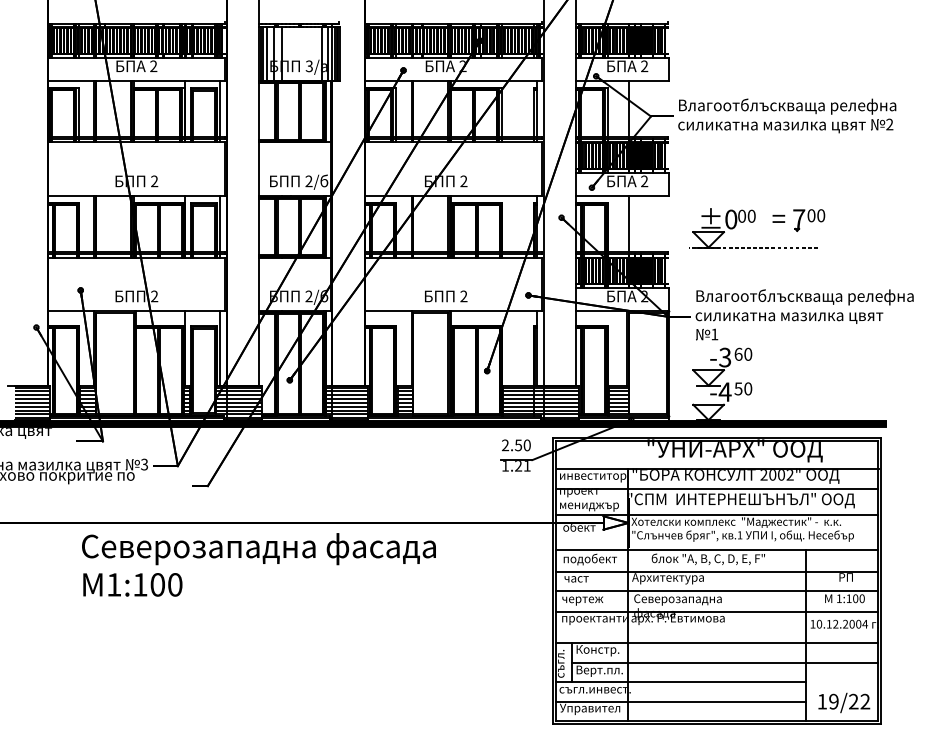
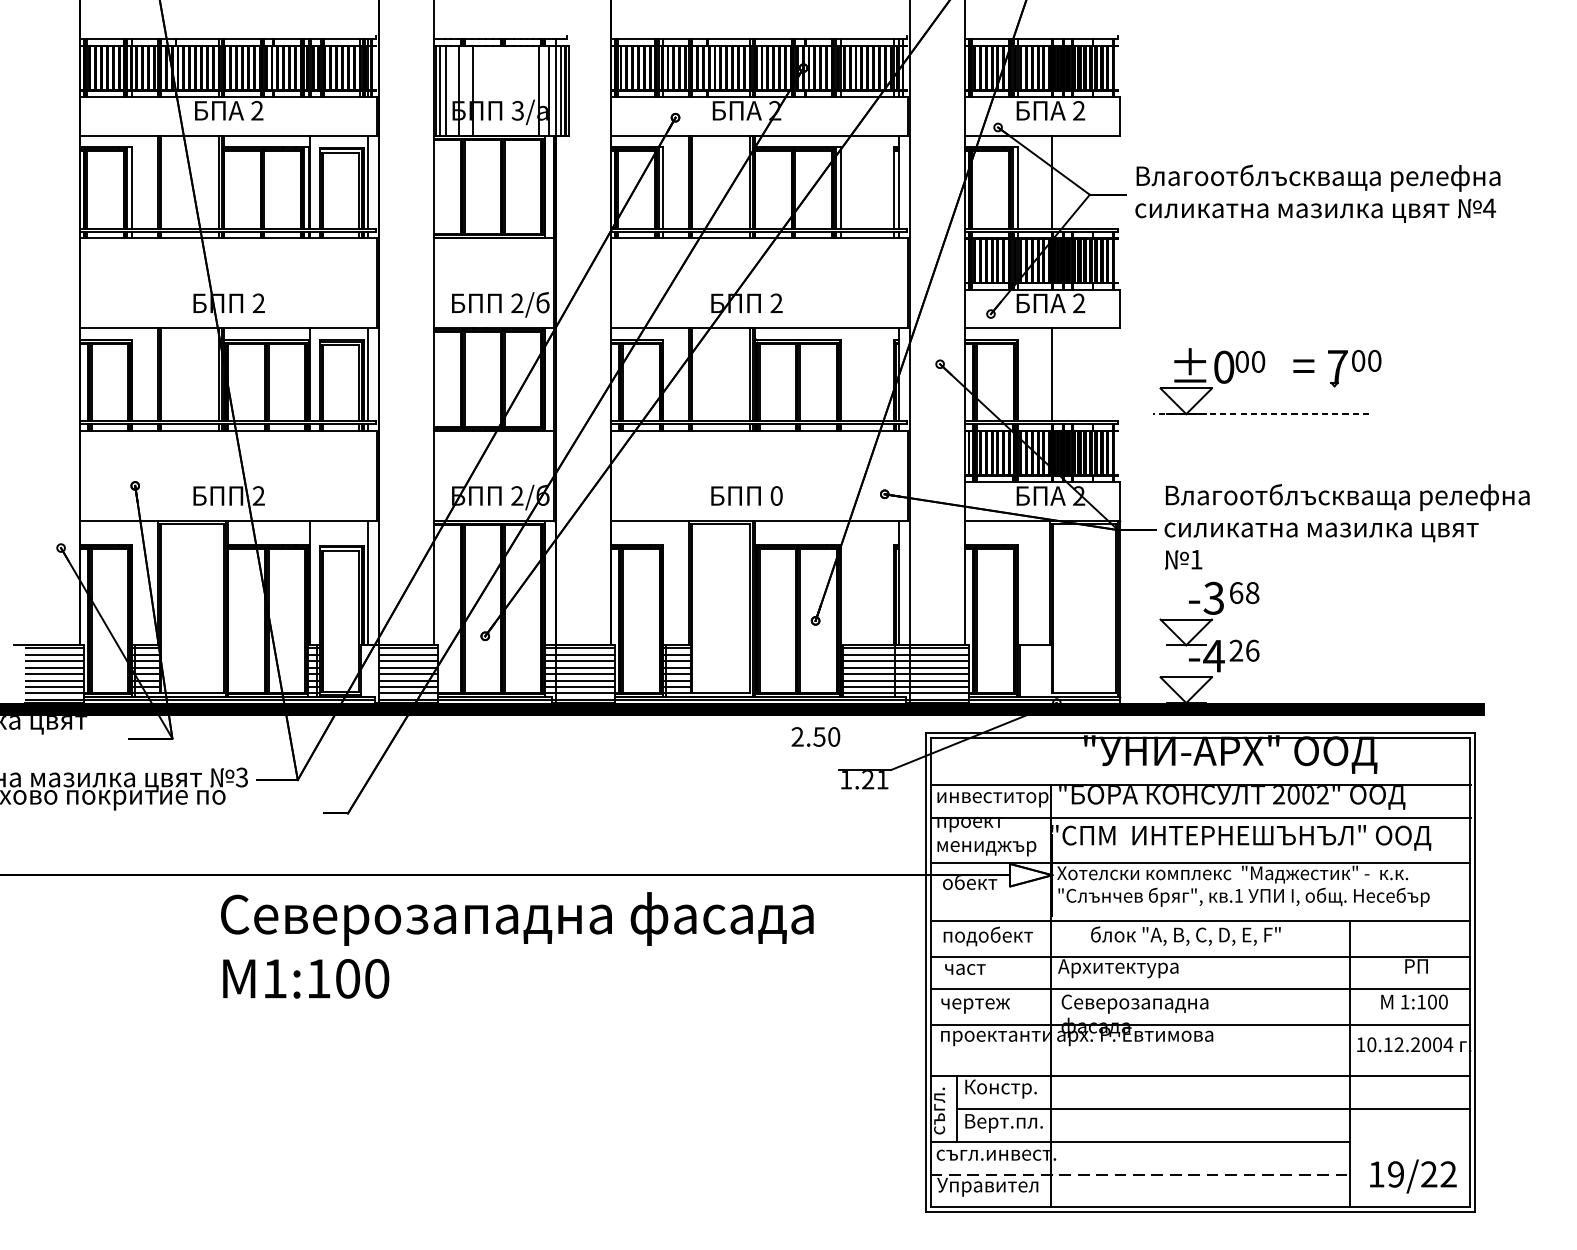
text: (889, 124) -> (1489, 208), 2 -> 4
text: (463, 296) -> (775, 496), 2 -> 0
text: (748, 354) -> (1253, 593), 60 -> 68
text: (743, 388) -> (1244, 650), 50 -> 26
hatch: (617, 400) -> (1033, 670), removed
hatch: (220, 402) -> (369, 673), removed
text: (516, 445) -> (816, 737), moved
text: (258, 564) -> (516, 944), moved
line: (681, 701) -> (1140, 1174), solid -> dashed

